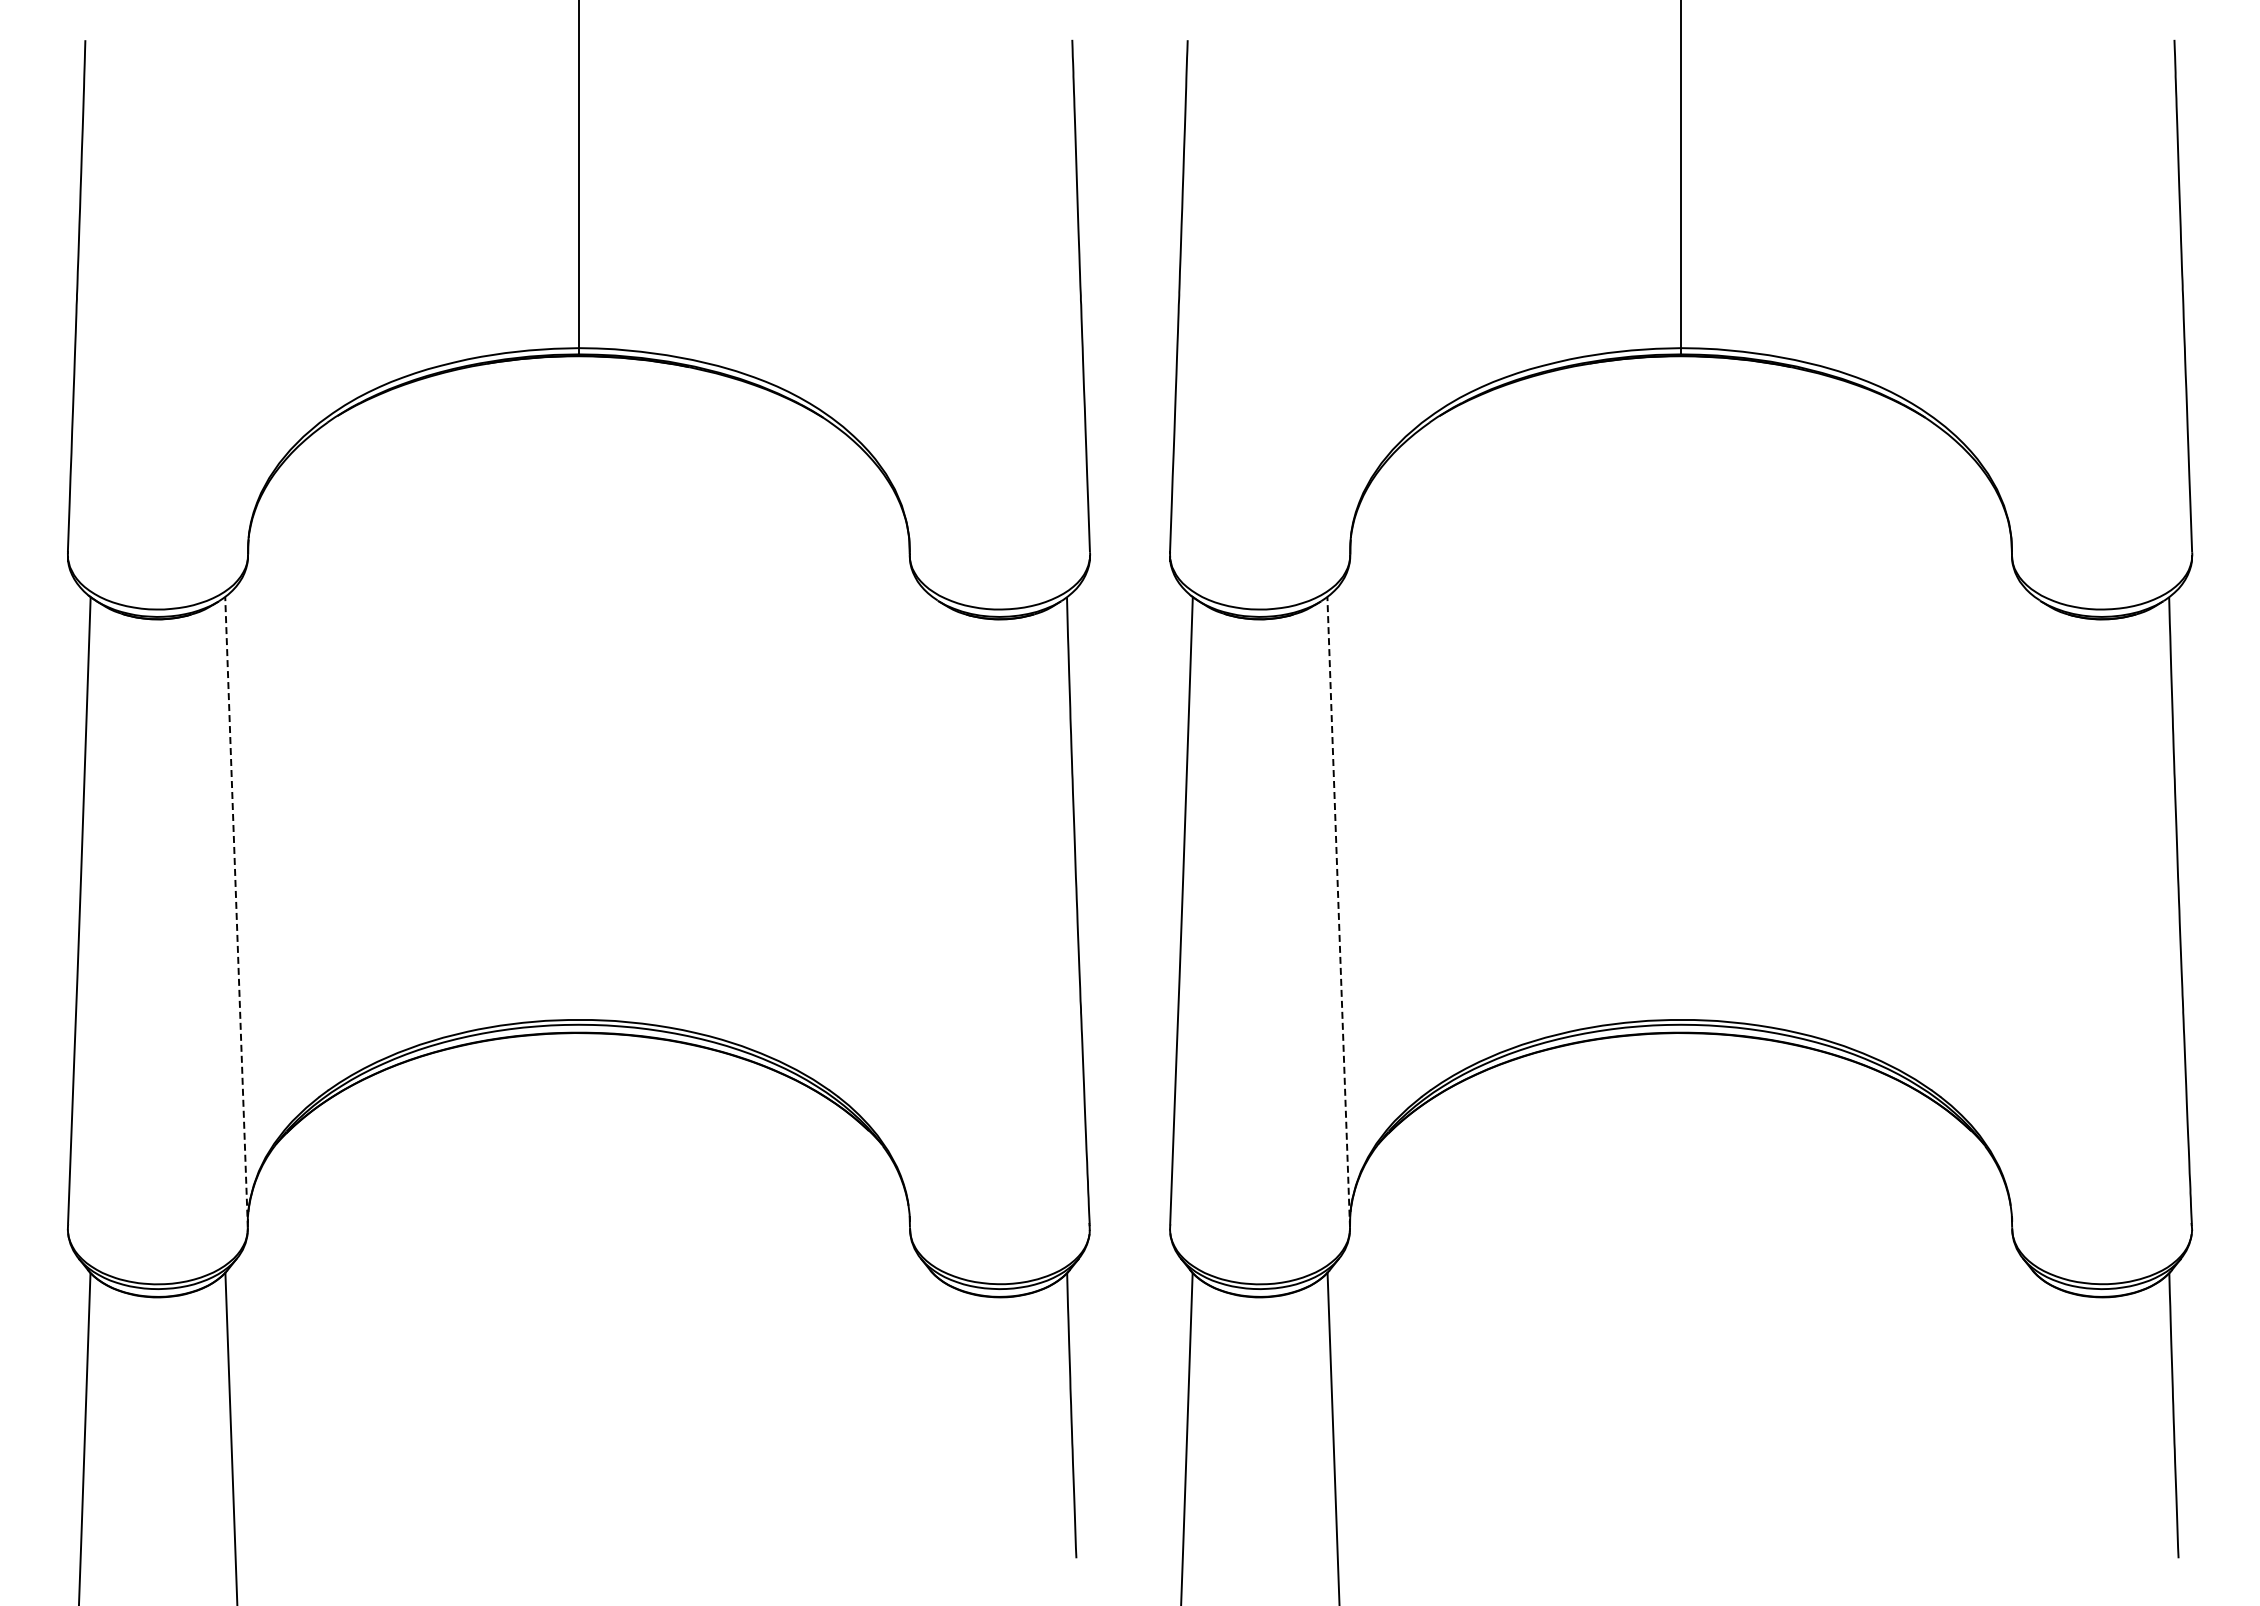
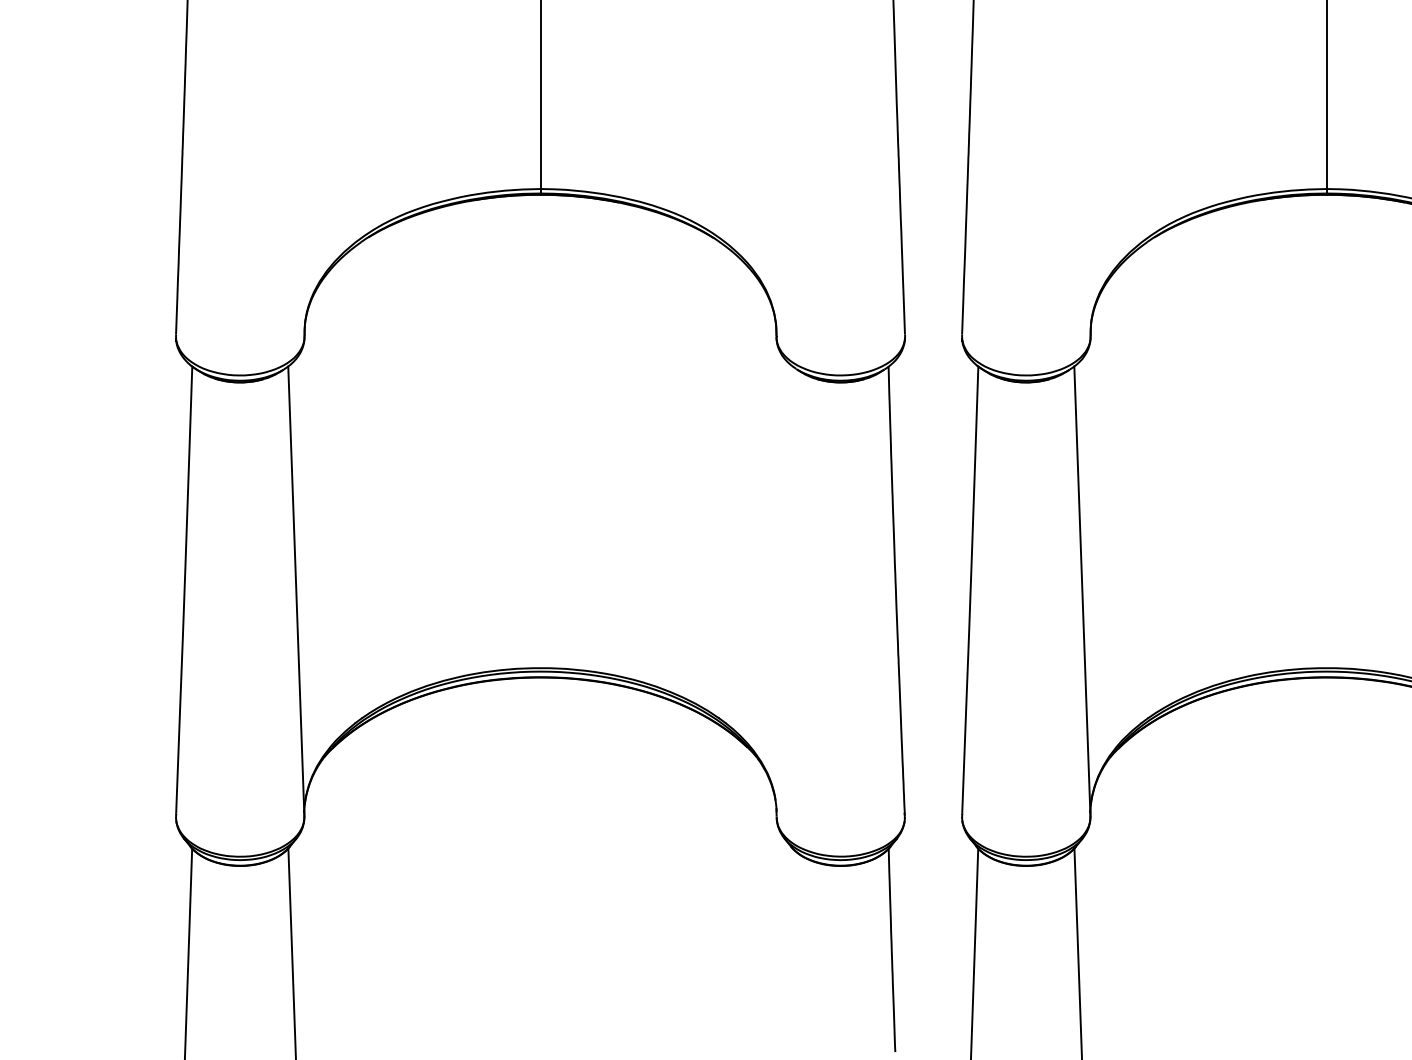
line: (236, 912) -> (296, 591), dashed -> solid
line: (1338, 912) -> (1082, 591), dashed -> solid

